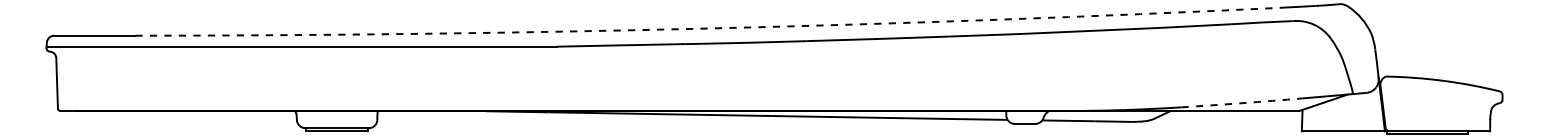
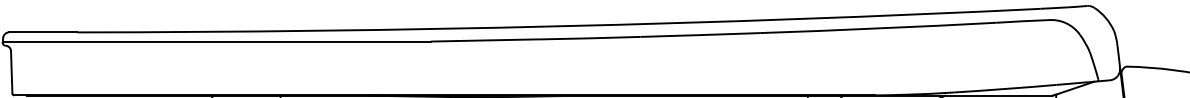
arc: (709, 28) -> (558, 26), dashed -> solid
arc: (1242, 103) -> (1005, 89), dashed -> solid

